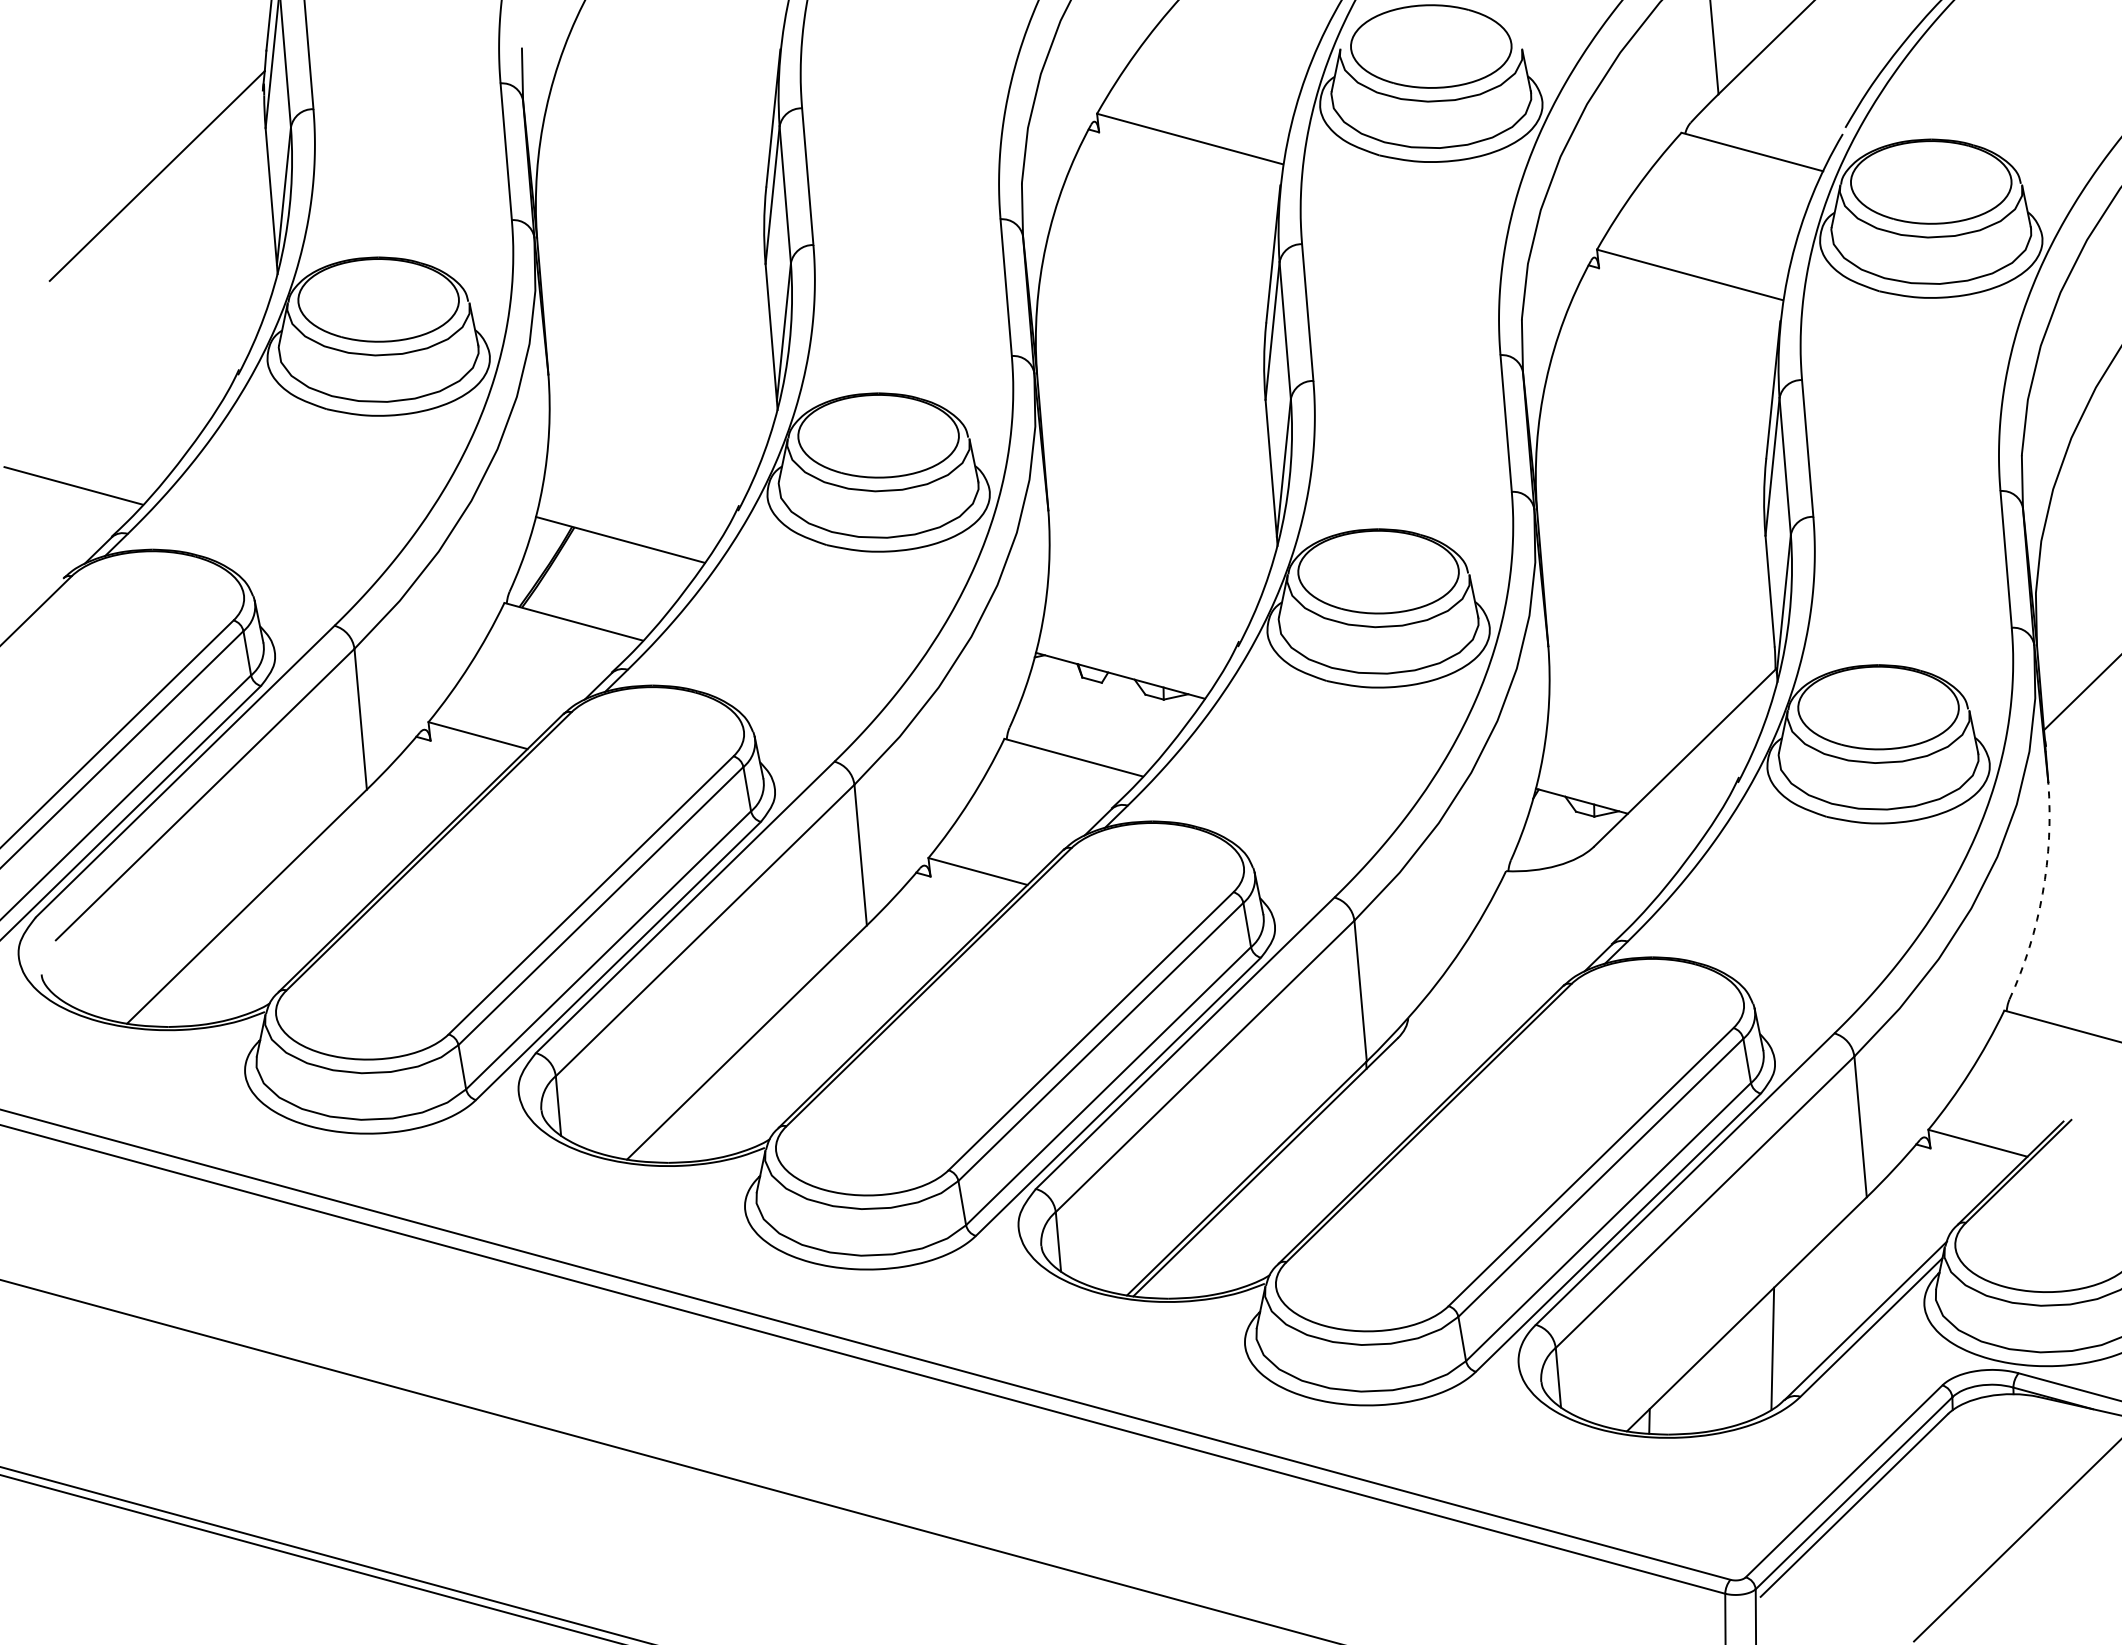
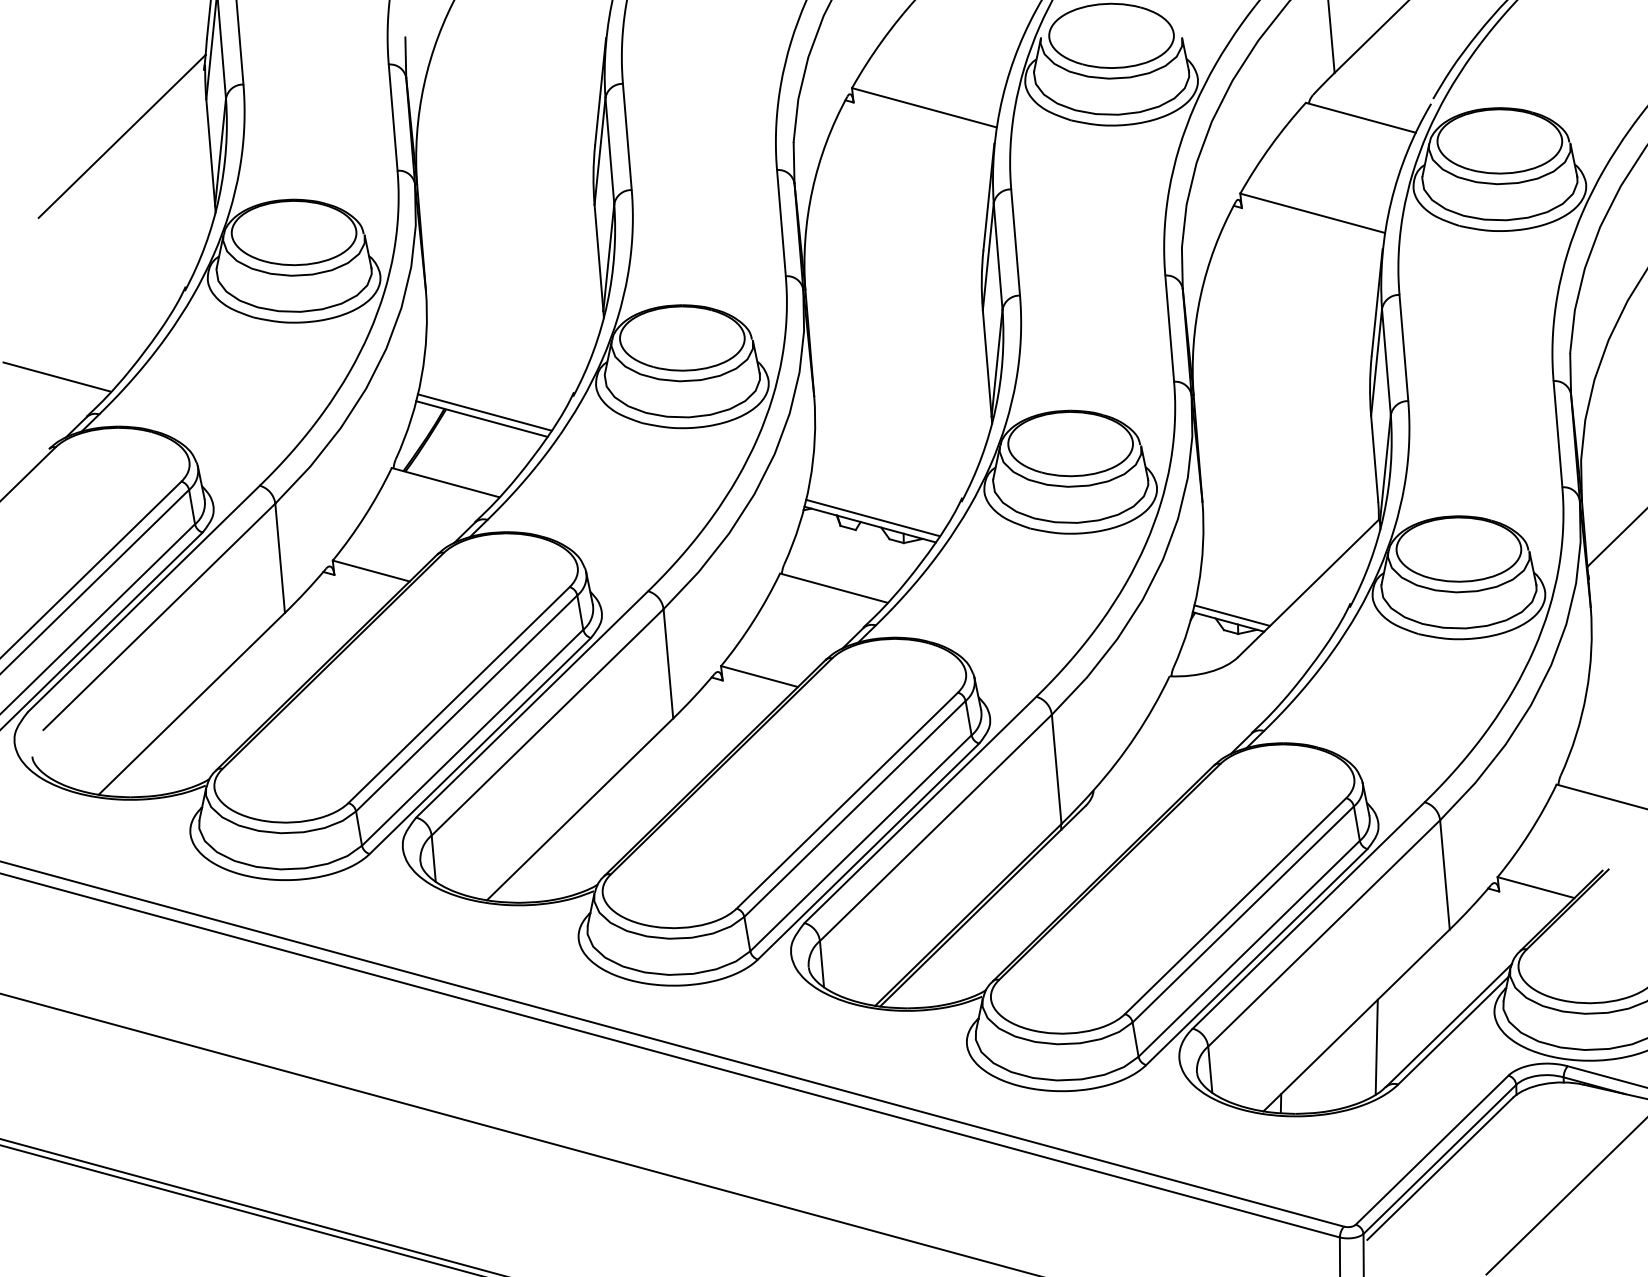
line: (624, 531) -> (485, 412), added
line: (1124, 666) -> (873, 517), added
line: (1586, 792) -> (1232, 615), added
arc: (2042, 893) -> (1586, 693), dashed -> solid

